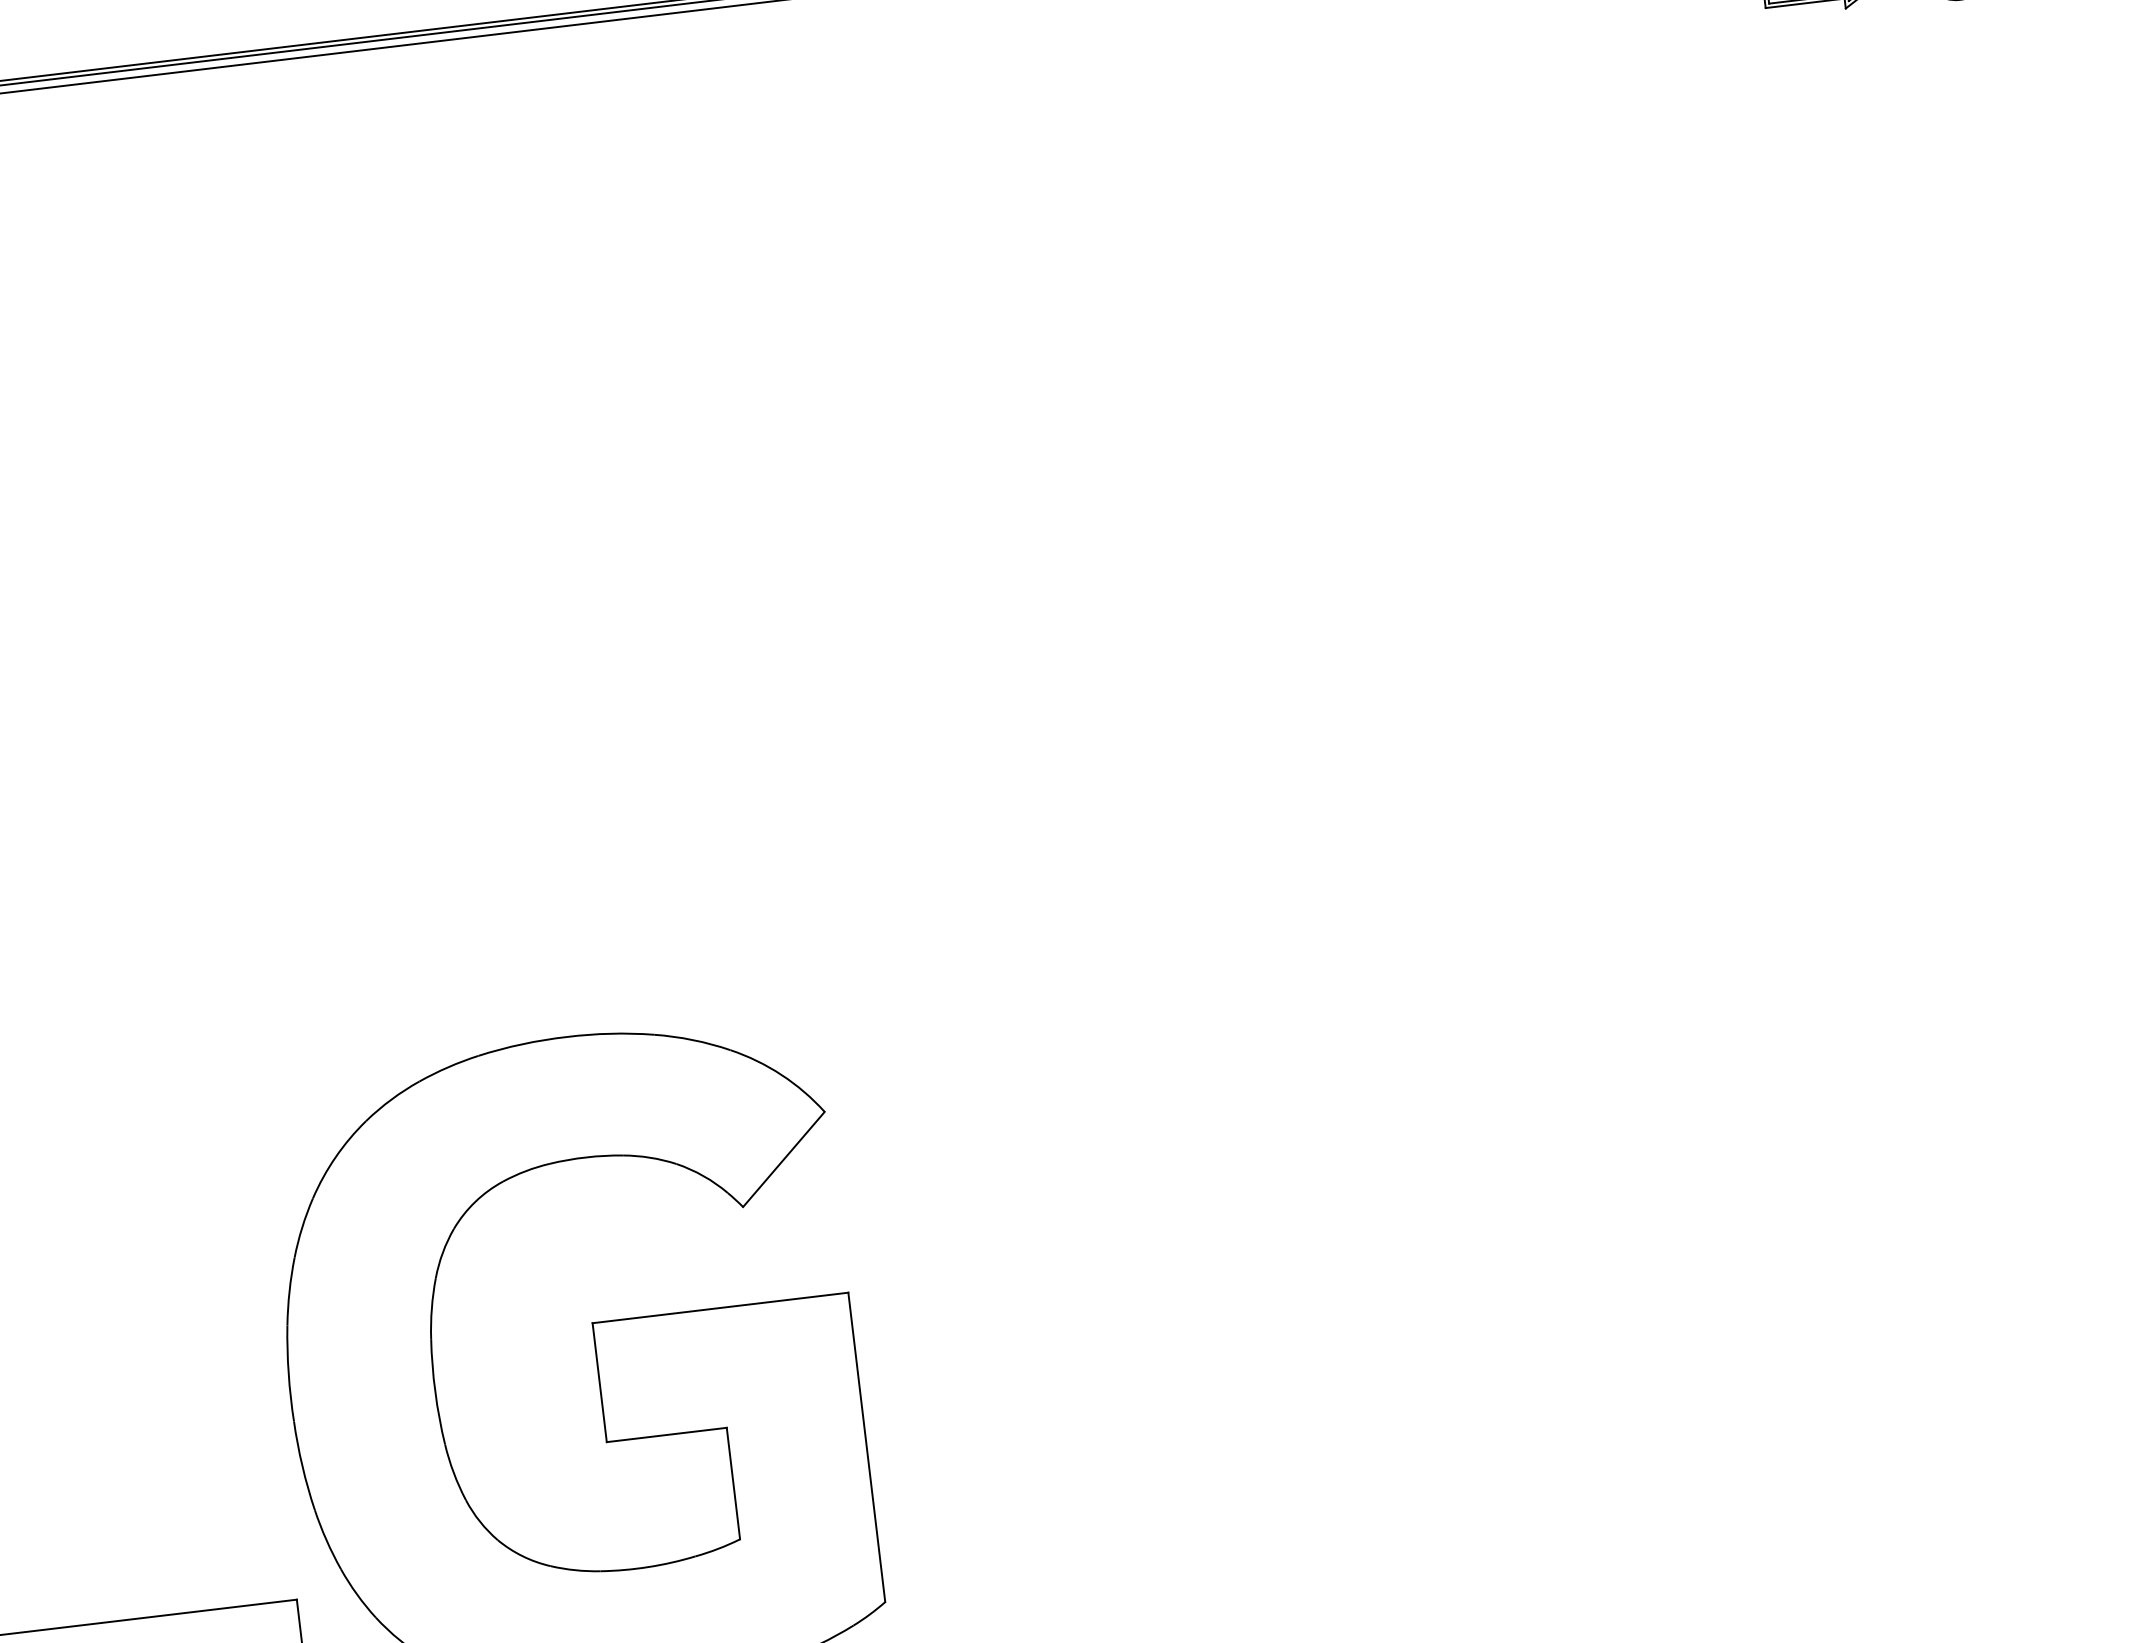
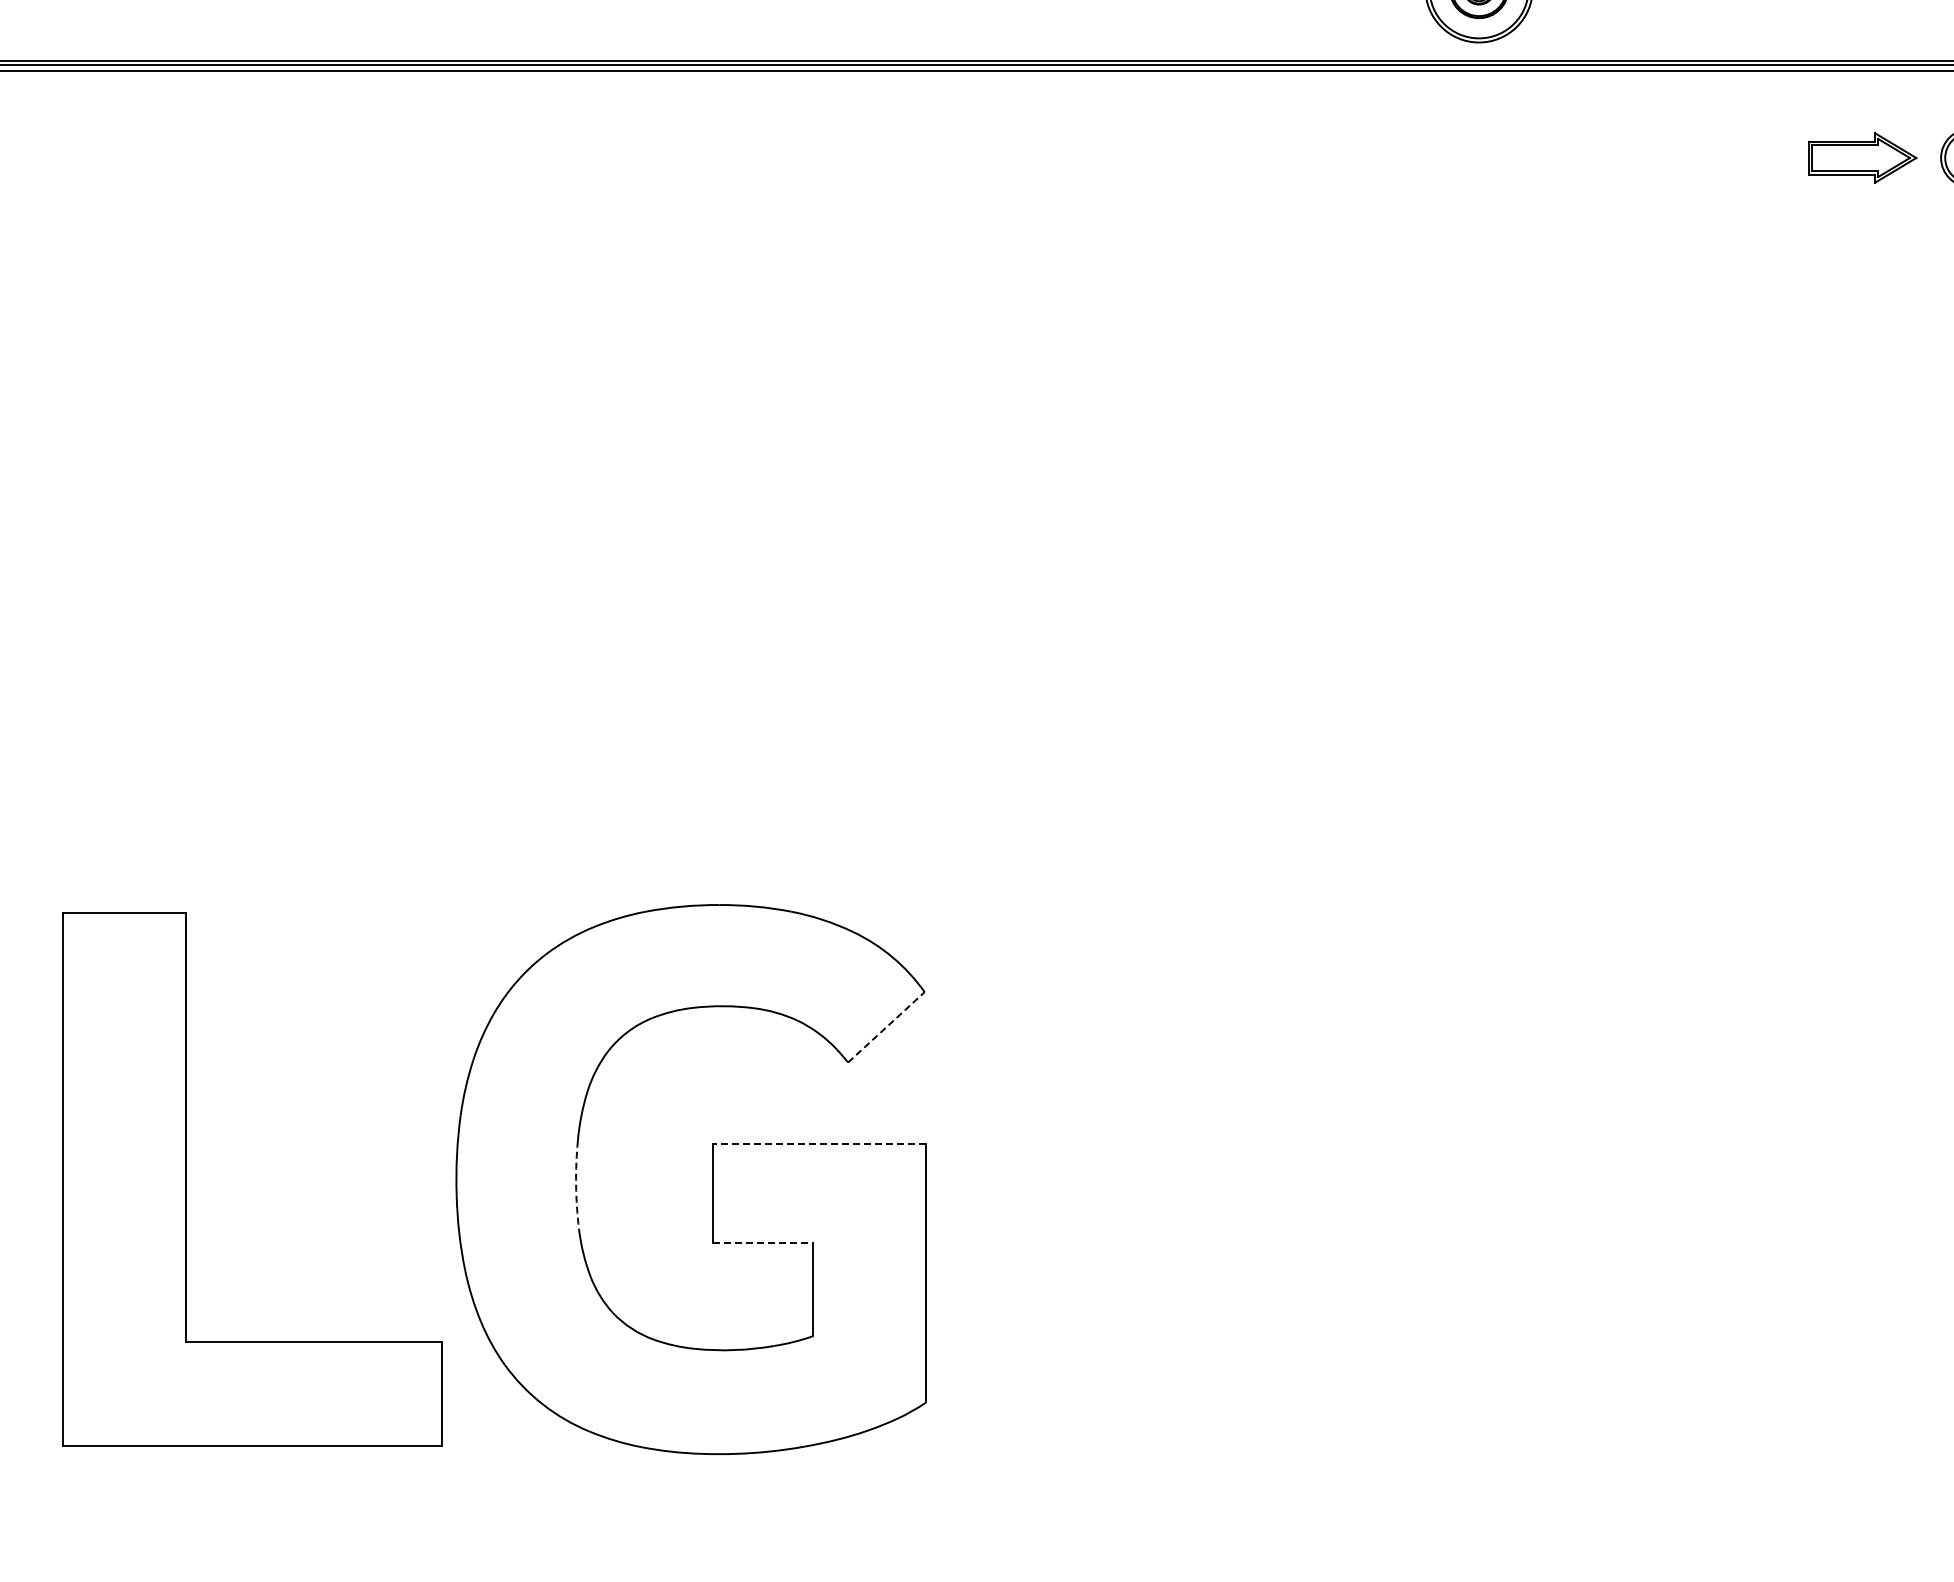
line: (784, 1159) -> (886, 1027), solid -> dashed
line: (720, 1307) -> (819, 1143), solid -> dashed
arc: (435, 1391) -> (576, 1184), solid -> dashed
line: (667, 1434) -> (763, 1242), solid -> dashed

